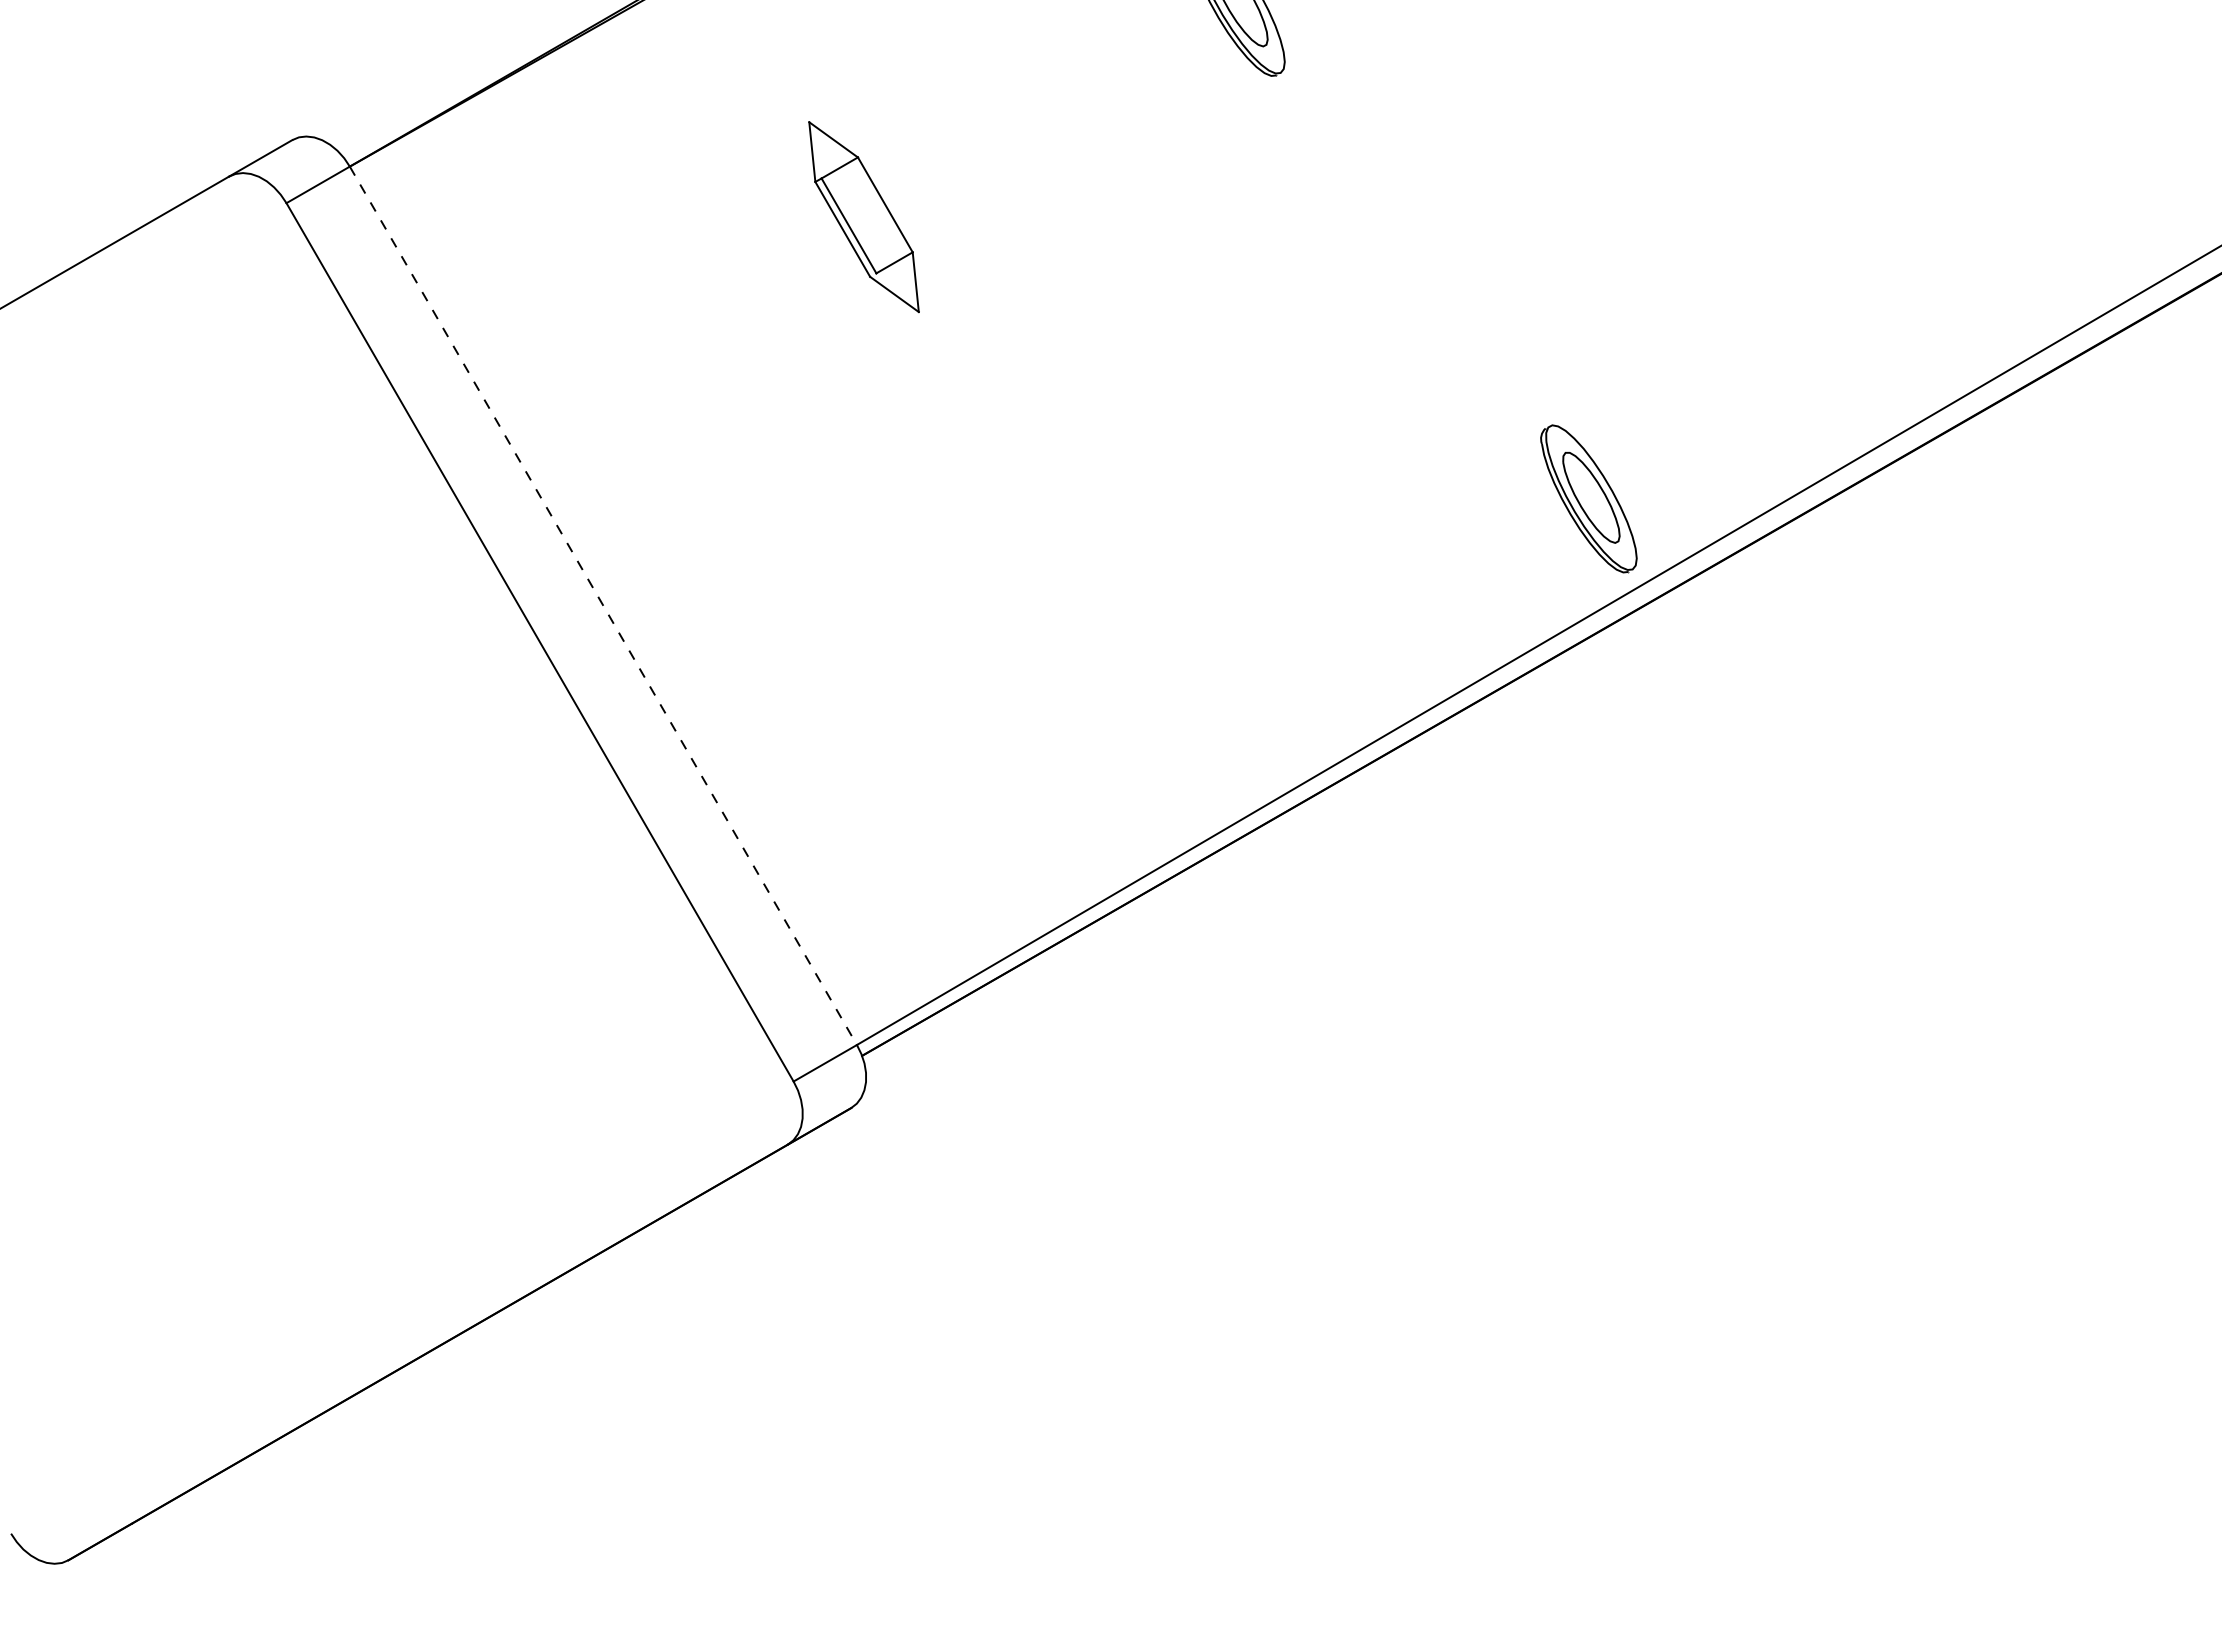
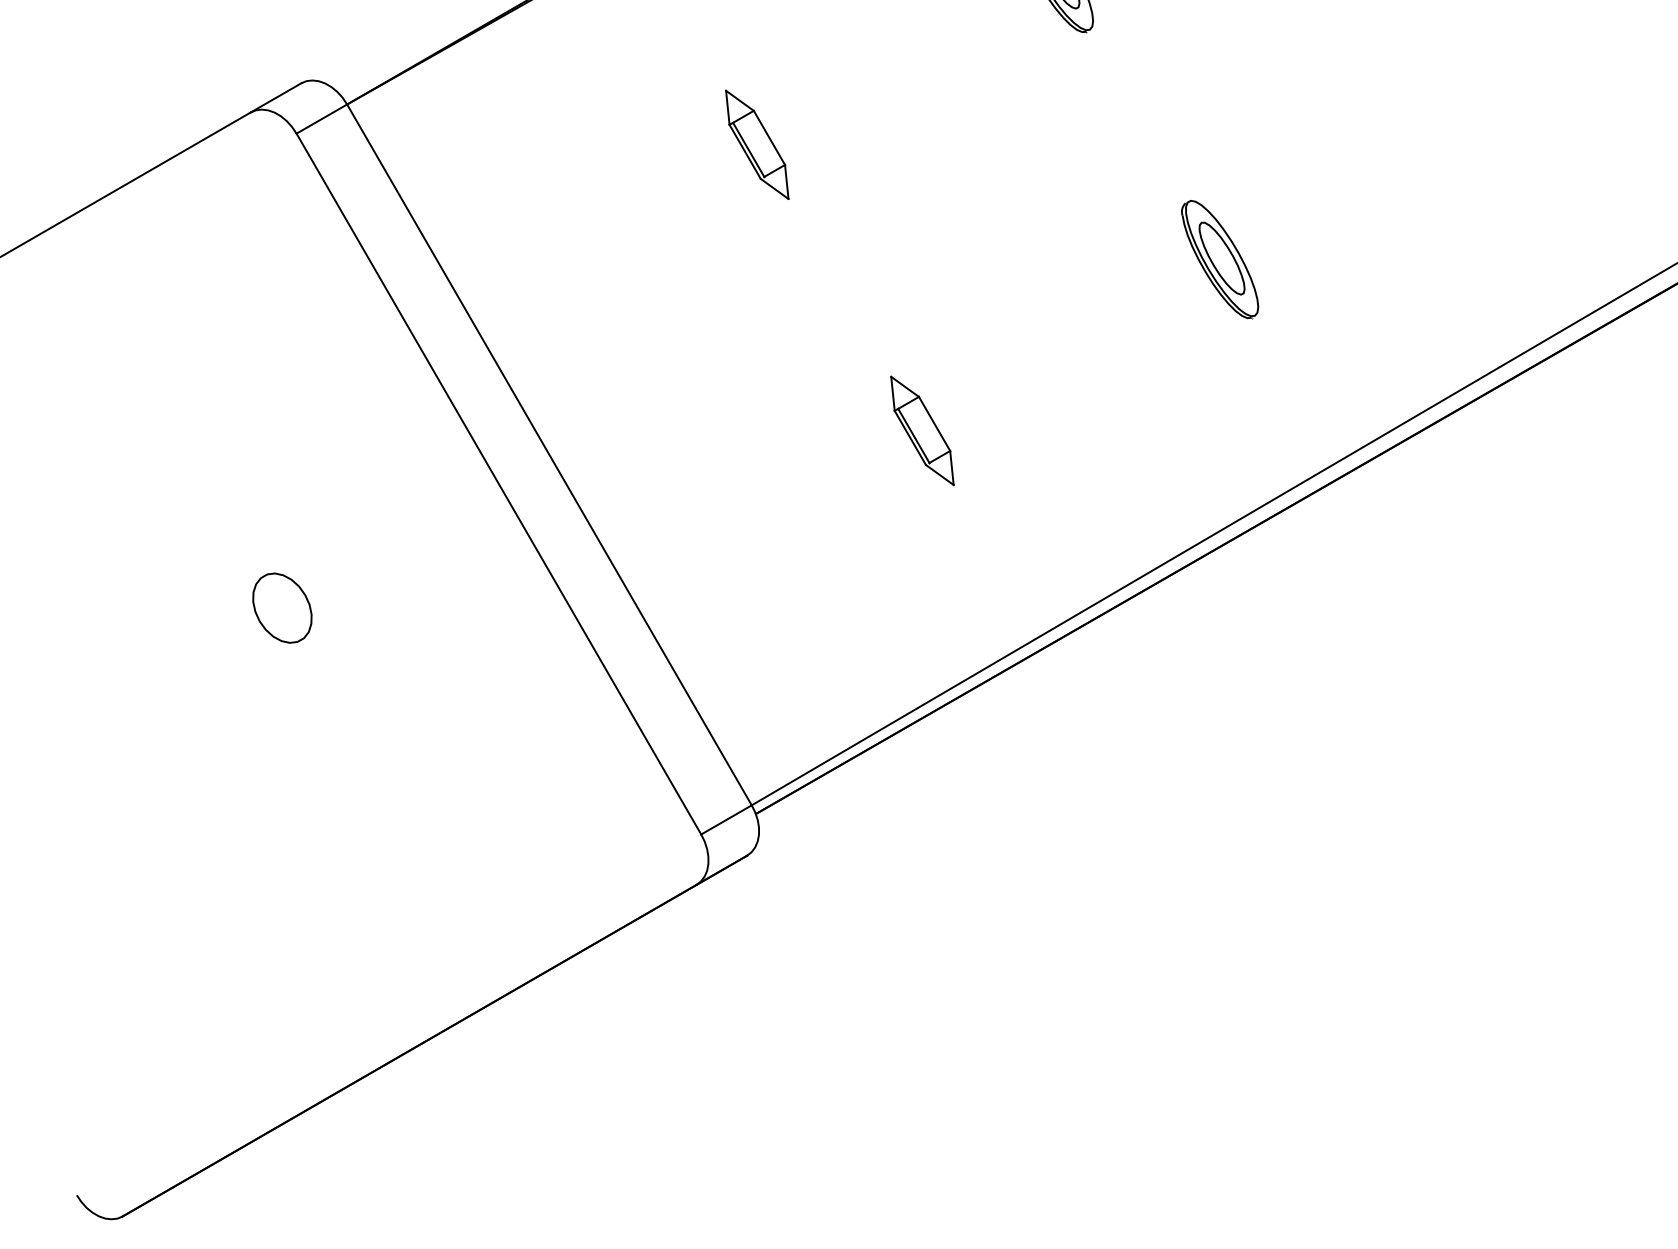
part: (863, 217) -> (756, 145), size x0.71
part: (1588, 498) -> (1219, 259), moved
part: (1070, 575) -> (922, 430), added
line: (603, 606) -> (549, 455), dashed -> solid
part: (268, 797) -> (282, 607), added

